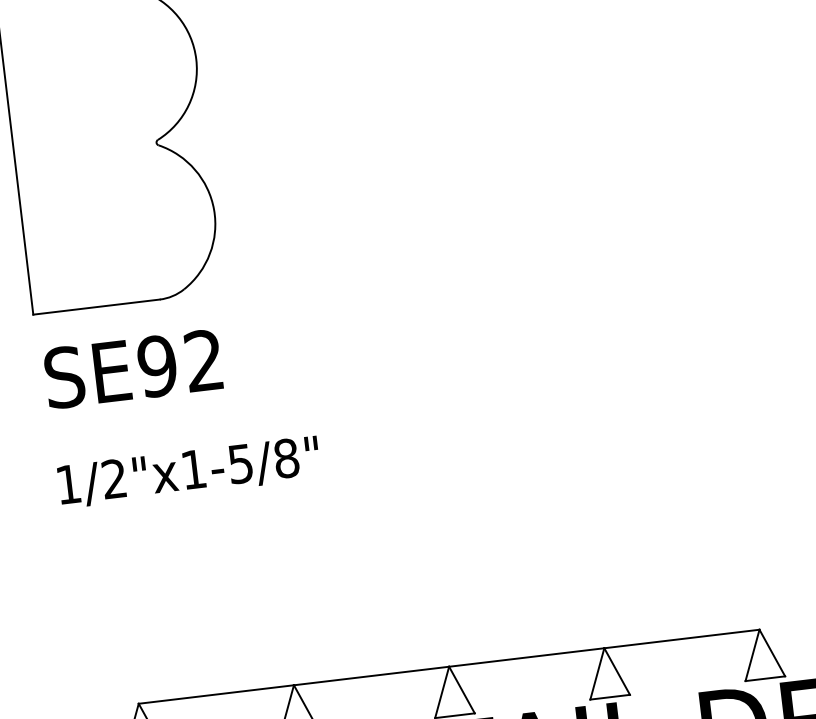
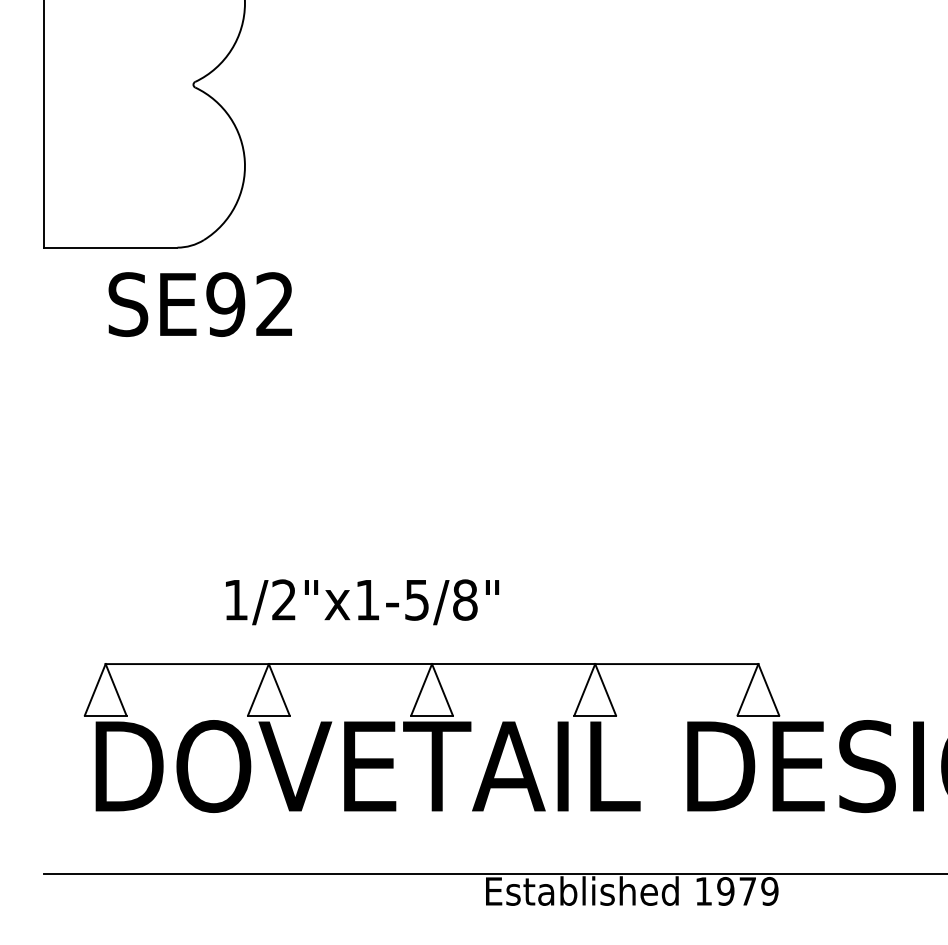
text: (132, 369) -> (199, 304), moved
text: (189, 472) -> (362, 602), moved

